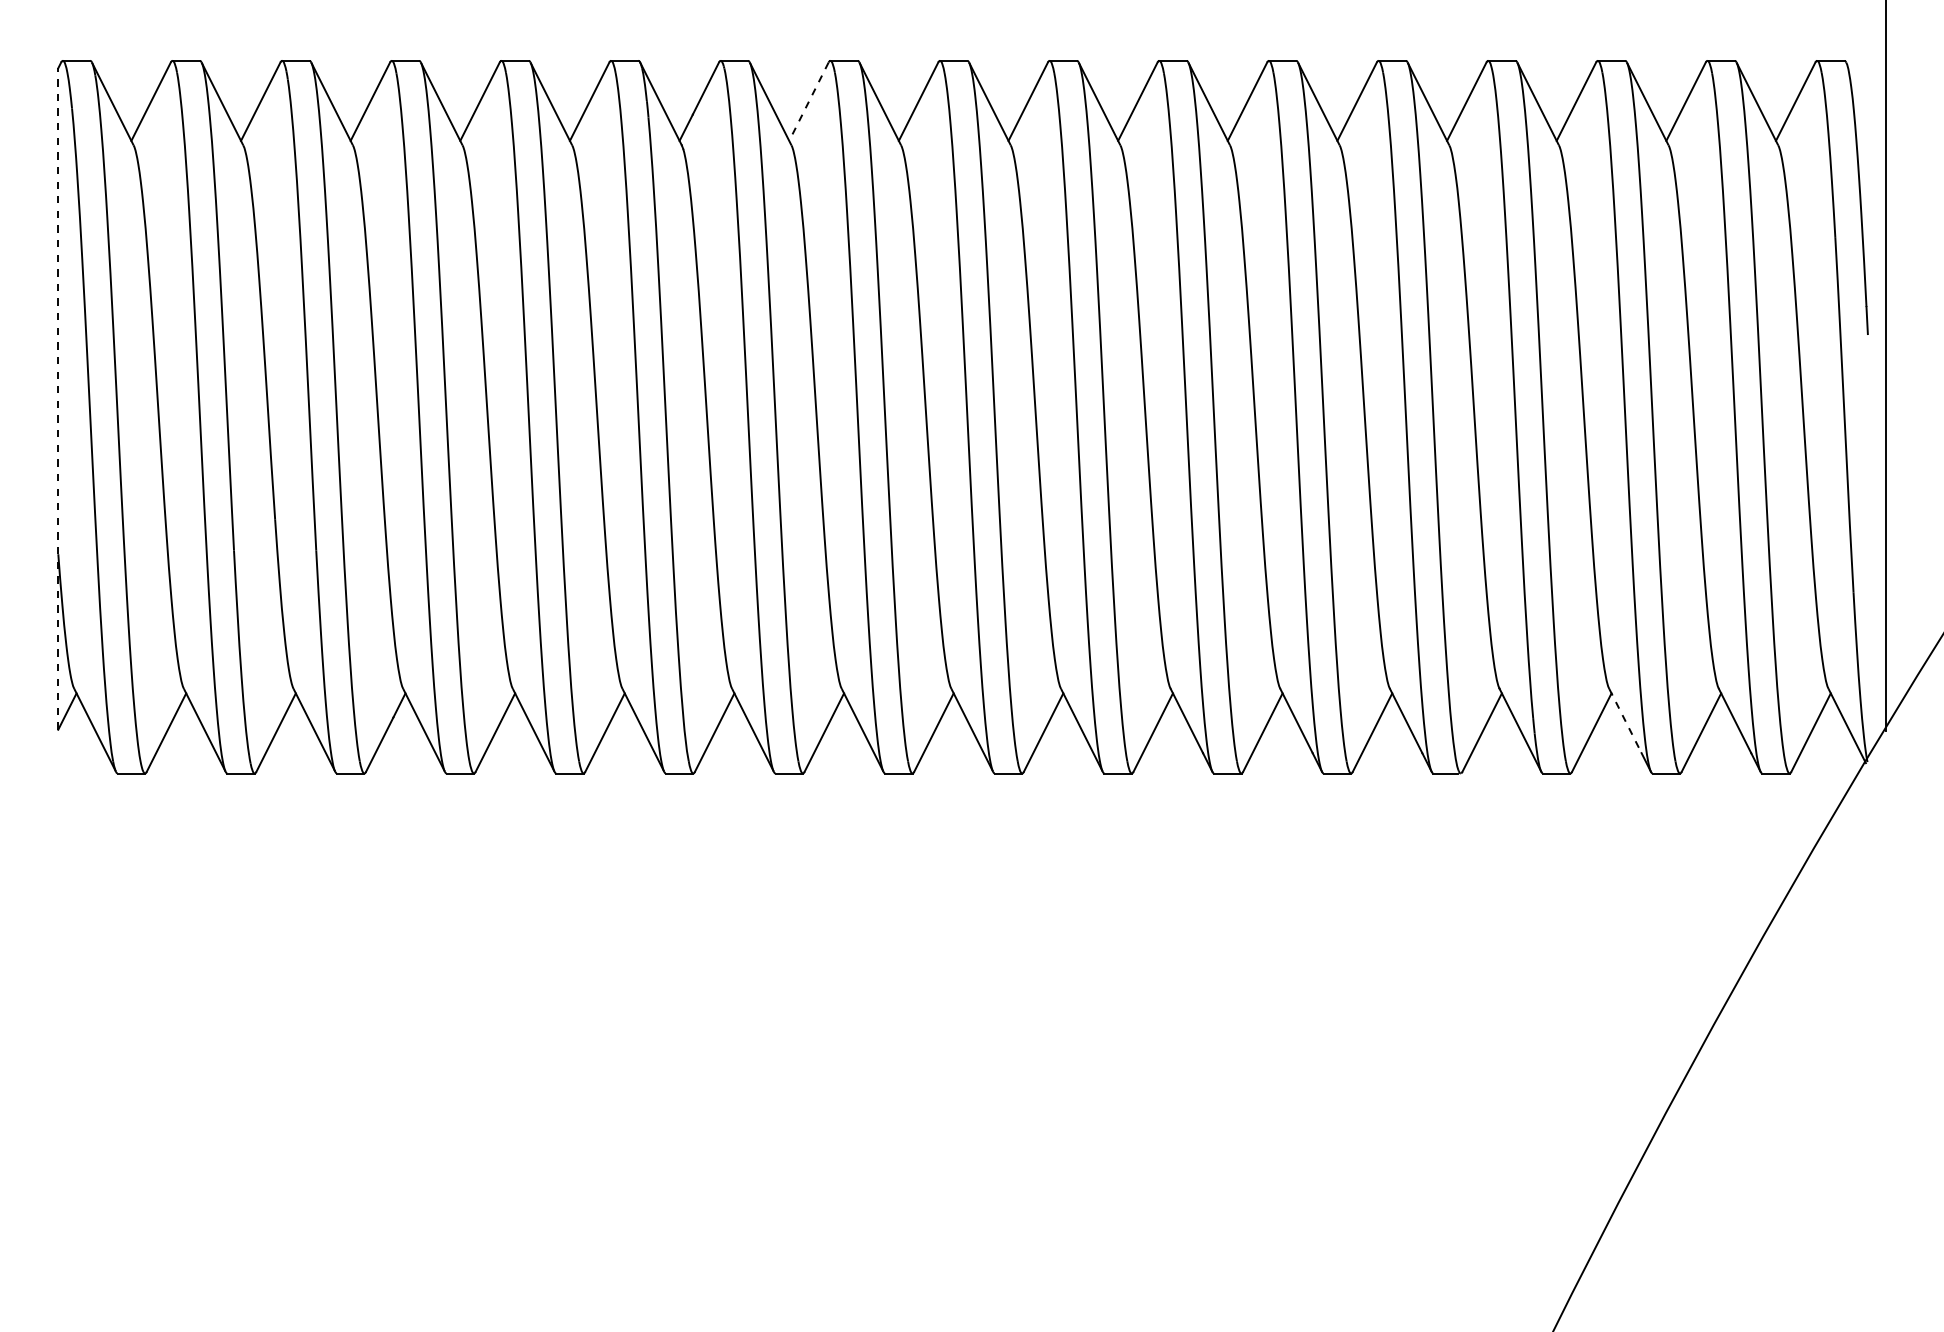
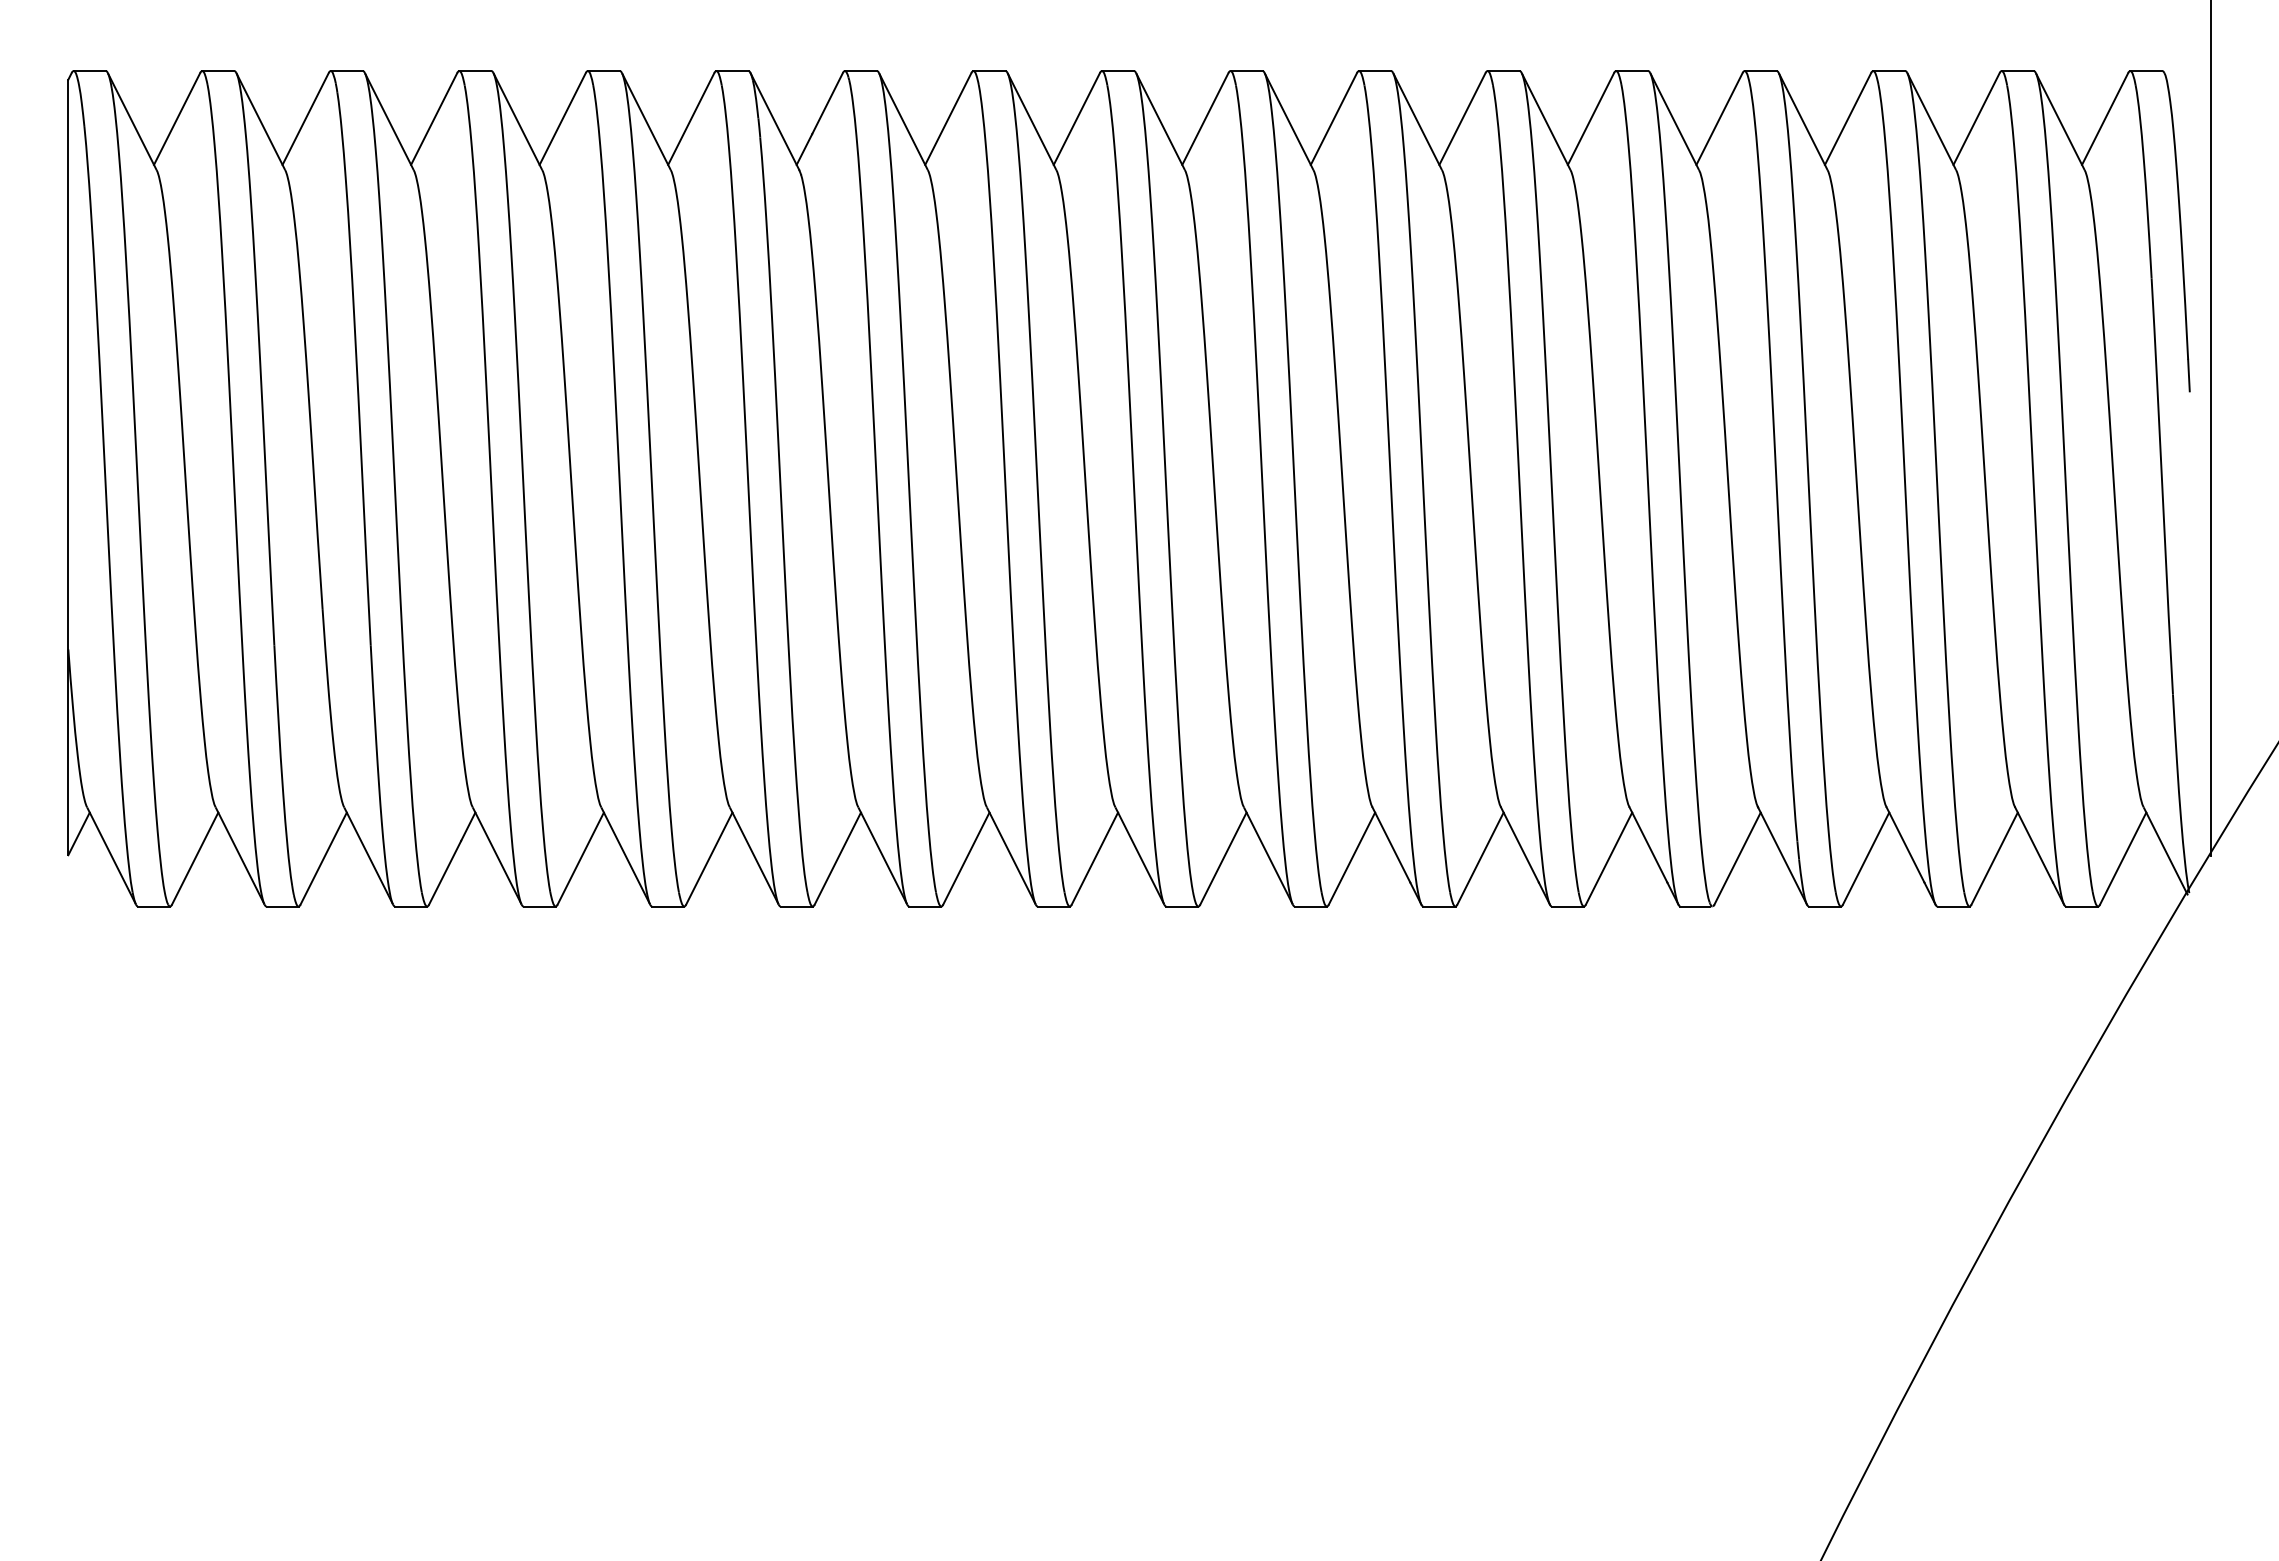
line: (809, 102) -> (948, 119), dashed -> solid
line: (58, 399) -> (68, 467), dashed -> solid
line: (1625, 721) -> (1905, 845), dashed -> solid

